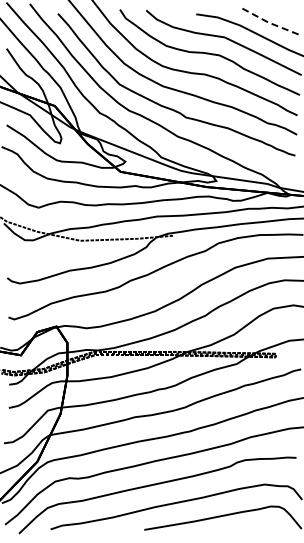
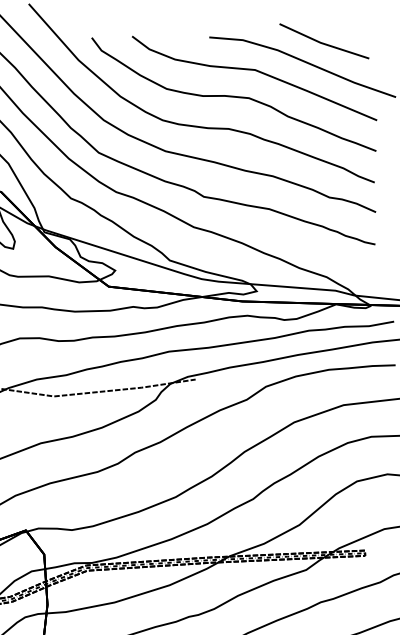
line: (270, 23) -> (324, 44), dashed -> solid

